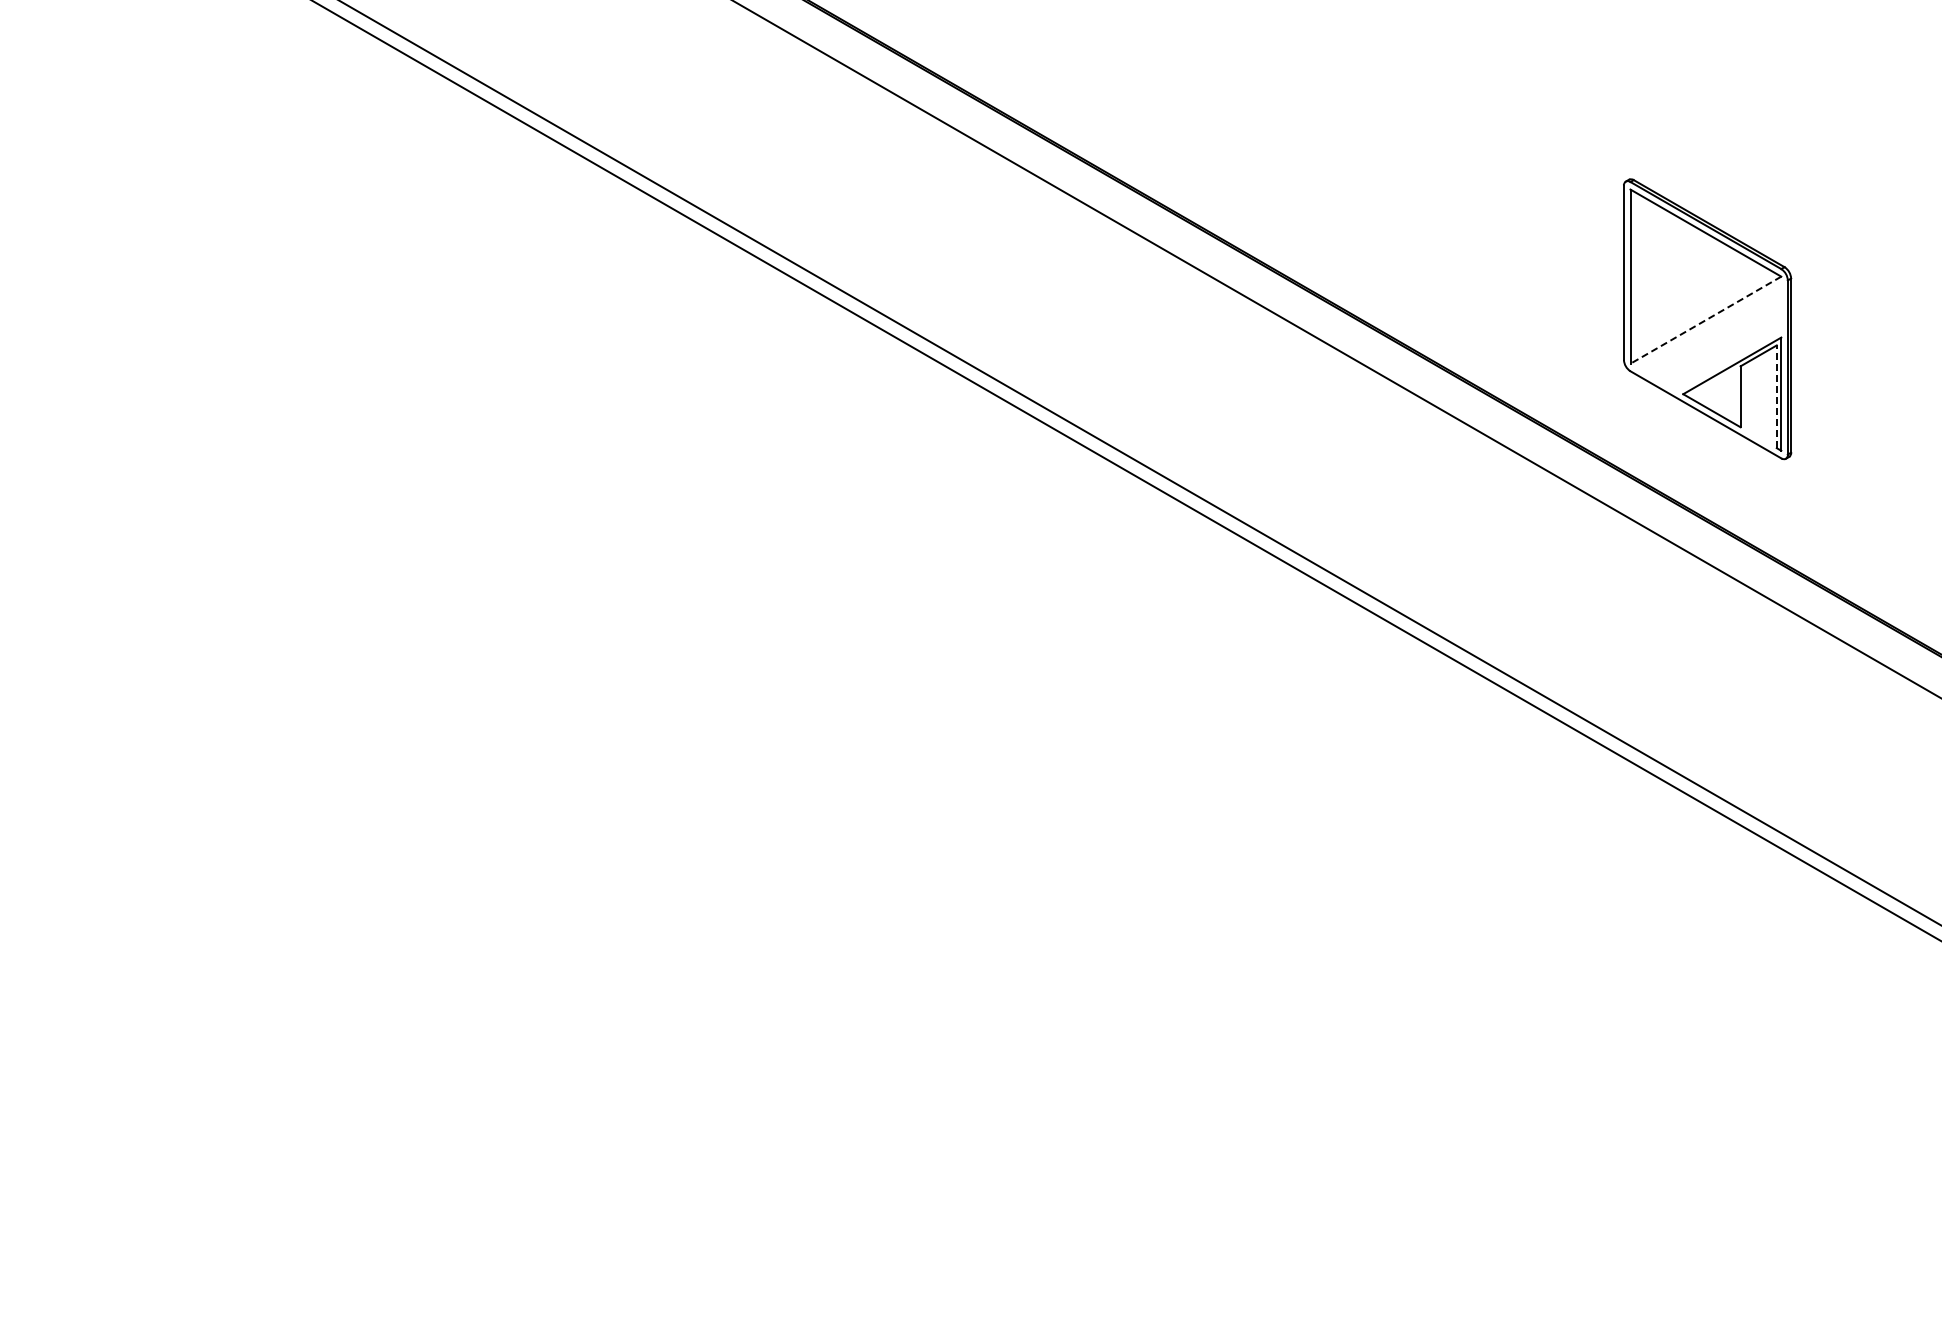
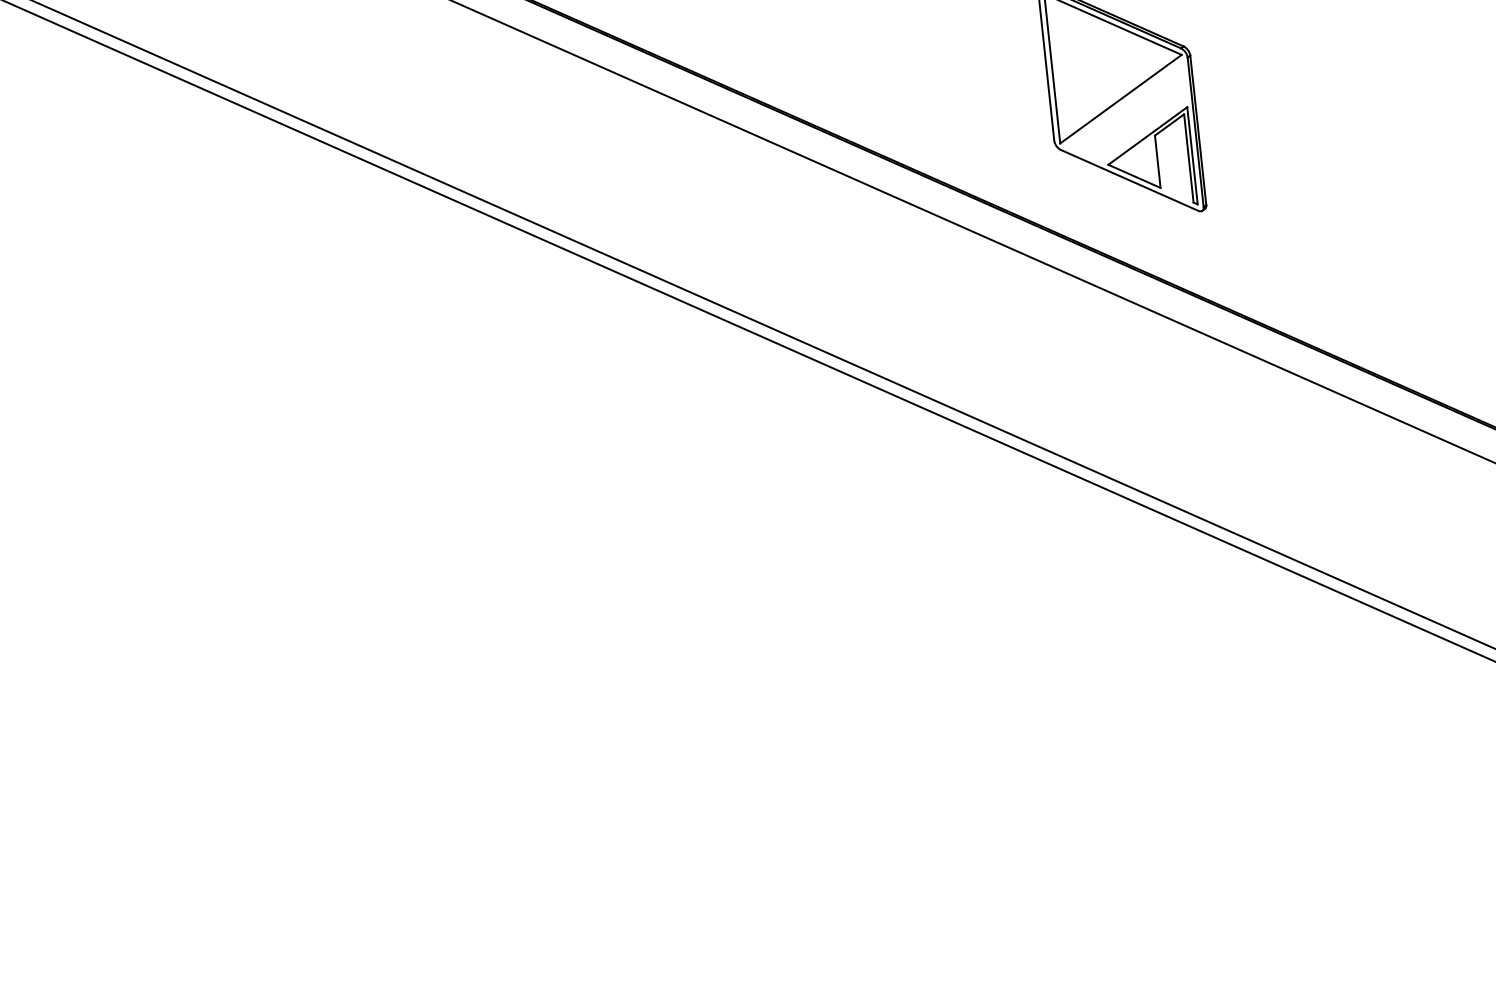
line: (1705, 320) -> (1120, 99), dashed -> solid
line: (1776, 396) -> (1188, 158), dashed -> solid

